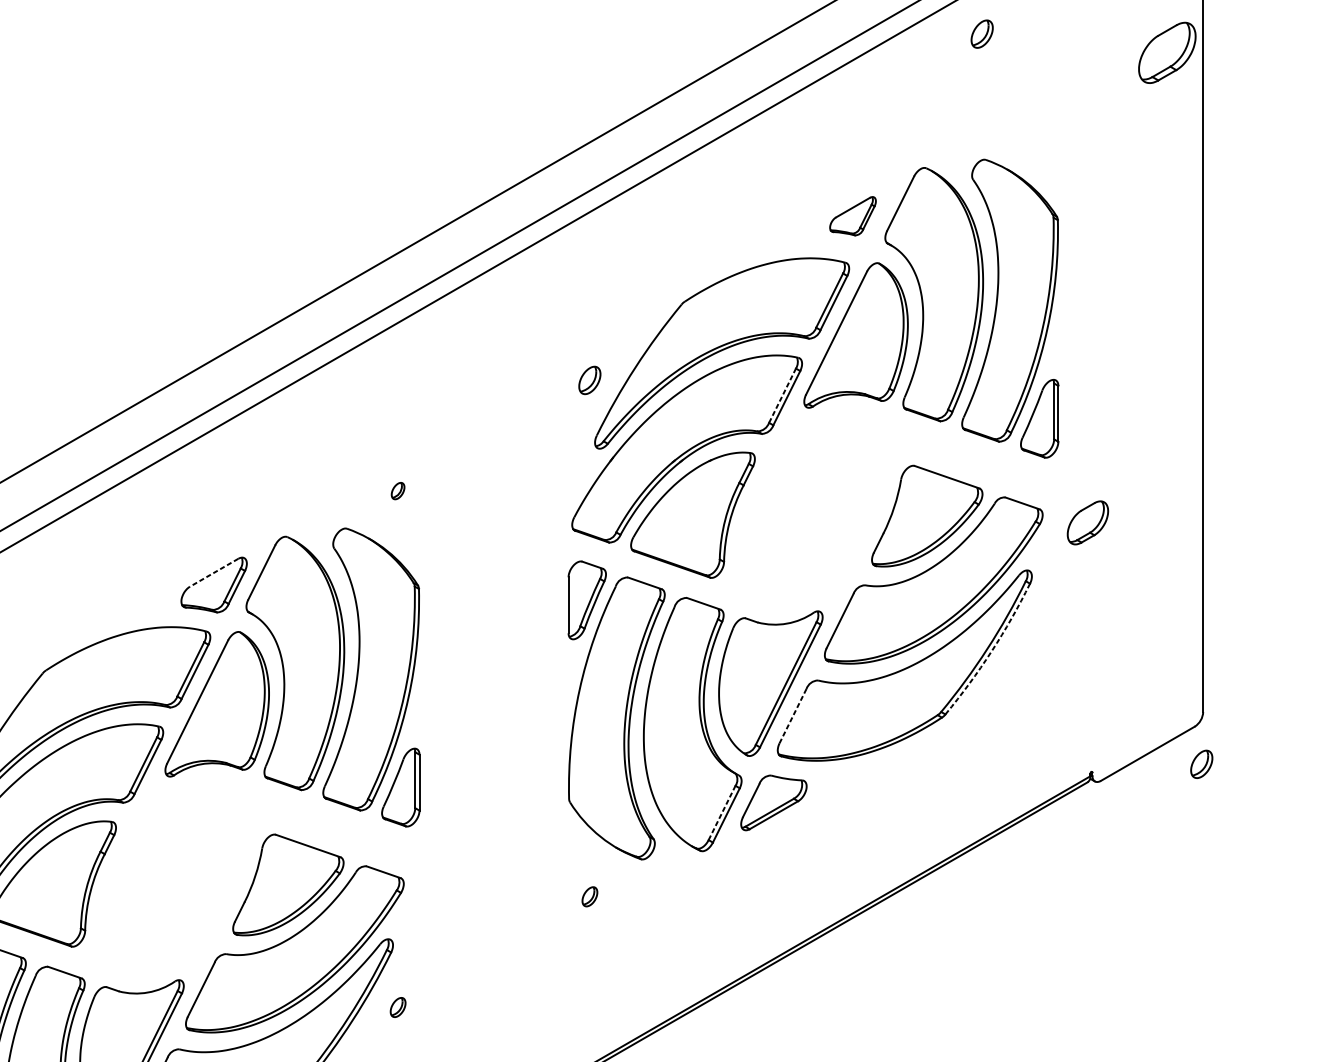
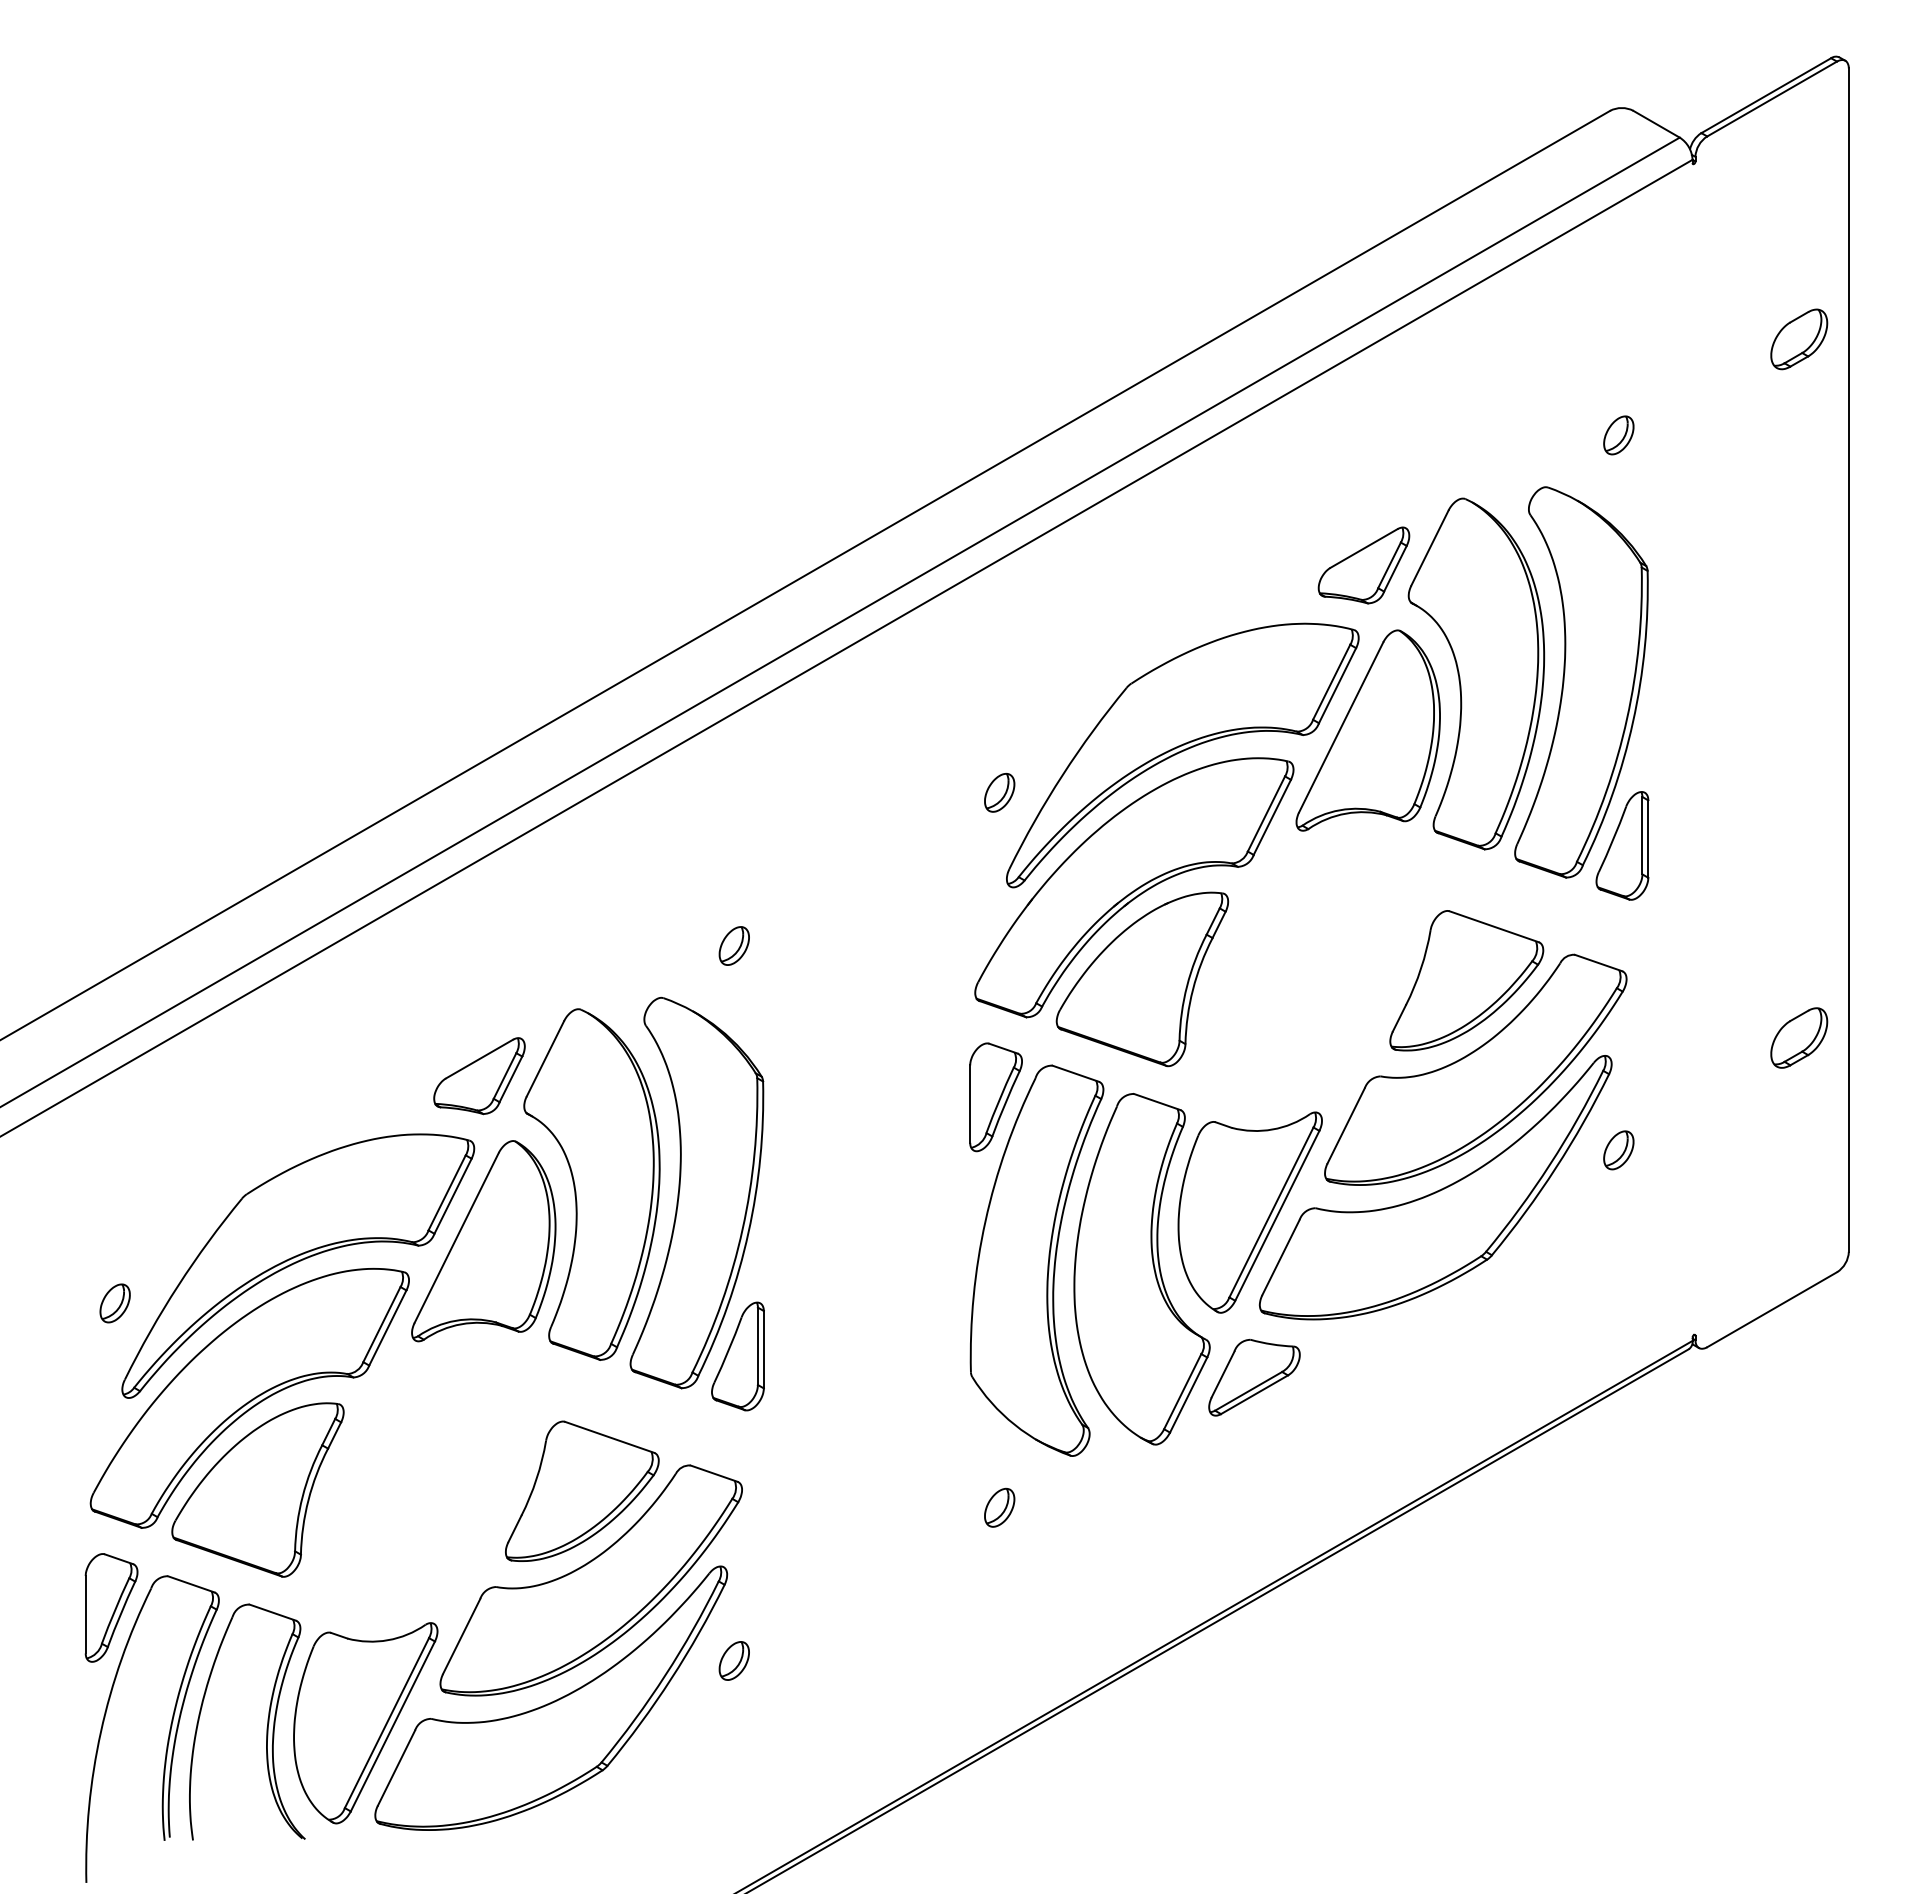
part: (981, 34) -> (1618, 435), moved
part: (1167, 53) -> (1799, 339), size x0.71
part: (852, 216) -> (1363, 565), size x1.43
line: (782, 395) -> (1266, 813), dashed -> solid
part: (397, 490) -> (733, 945), size x1.67
part: (1088, 522) -> (1799, 1037), moved
line: (214, 573) -> (479, 1059), dashed -> solid
arc: (991, 651) -> (1555, 1168), dashed -> solid
line: (792, 716) -> (1280, 1257), dashed -> solid
part: (1201, 764) -> (1618, 1150), moved
line: (721, 812) -> (1182, 1391), dashed -> solid
part: (589, 896) -> (999, 1507), size x1.43
part: (397, 1007) -> (733, 1660), size x1.43

